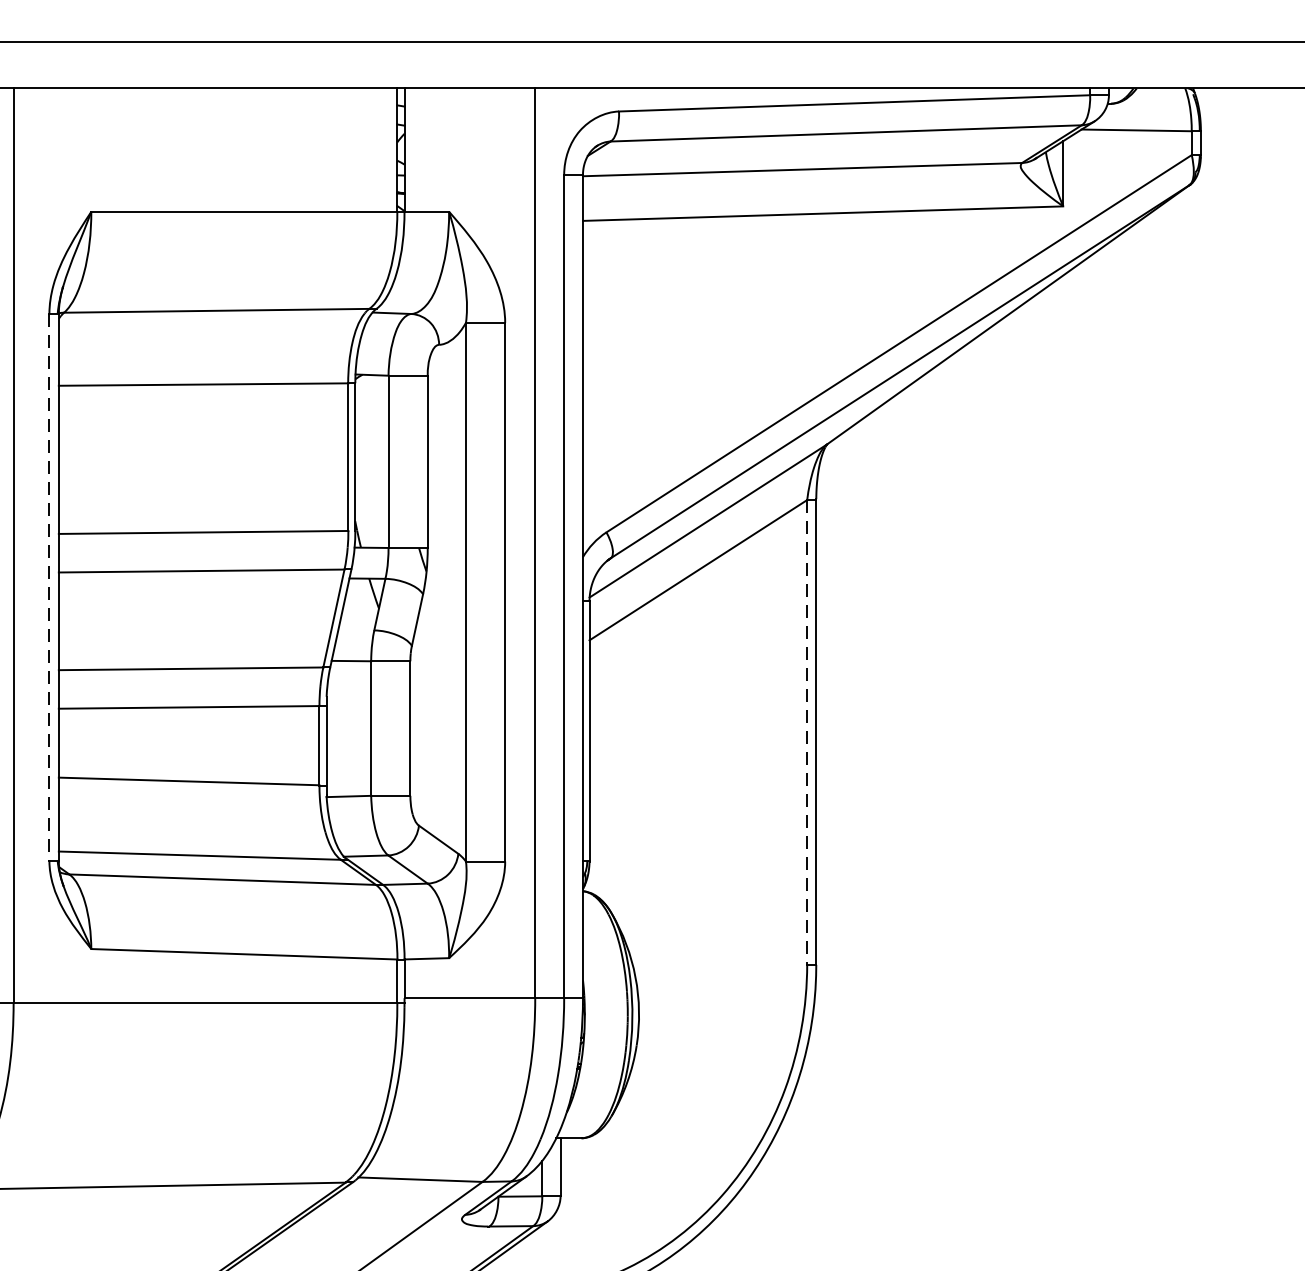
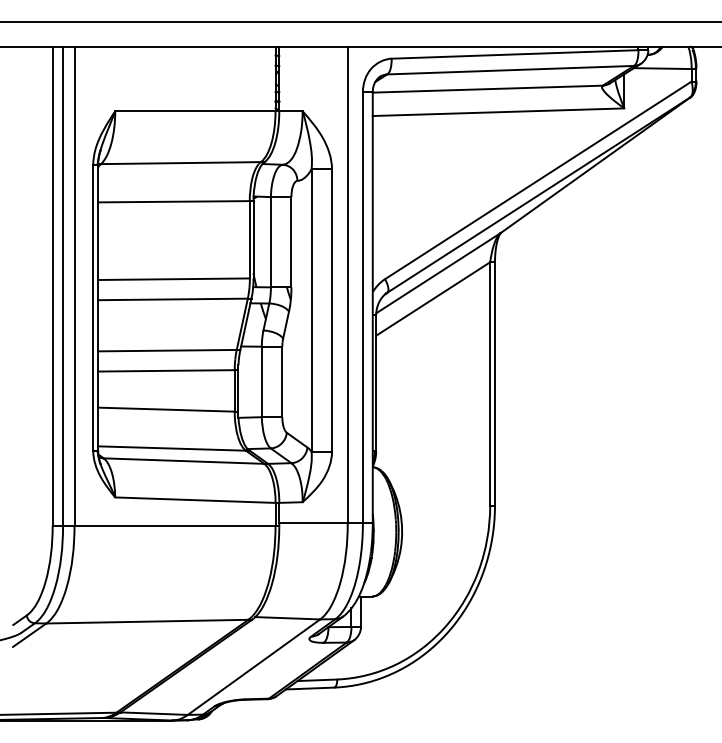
line: (49, 588) -> (93, 308), dashed -> solid
line: (807, 731) -> (490, 383), dashed -> solid

